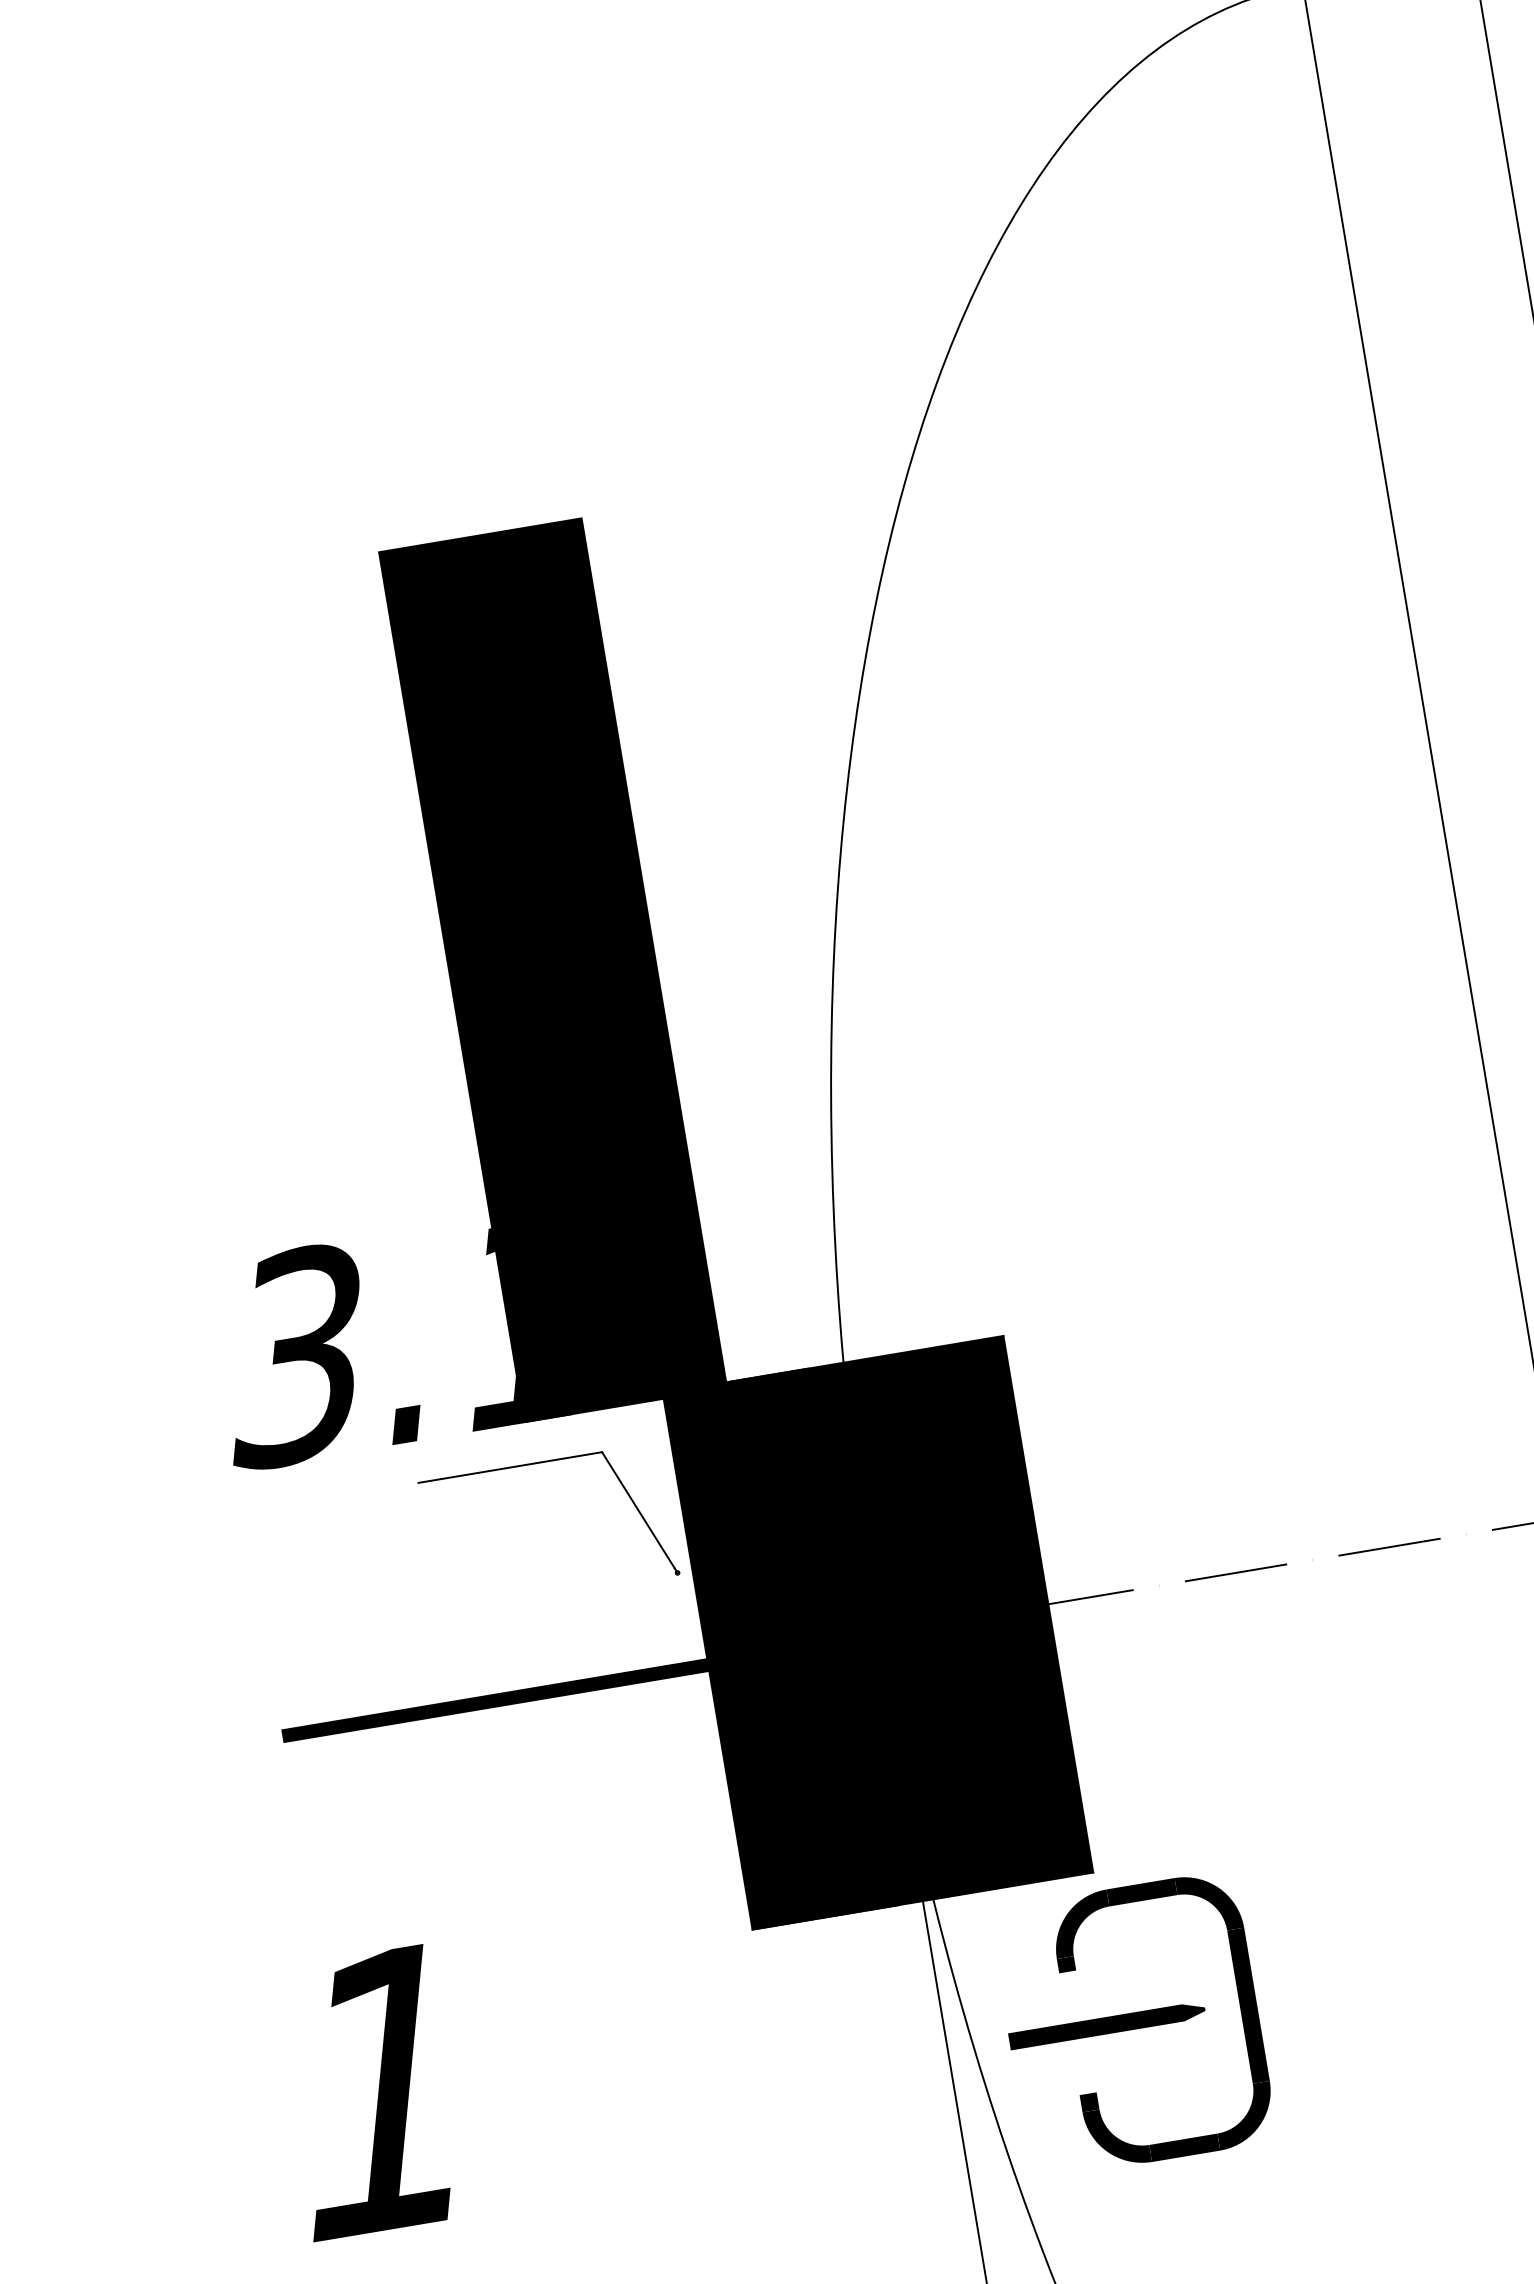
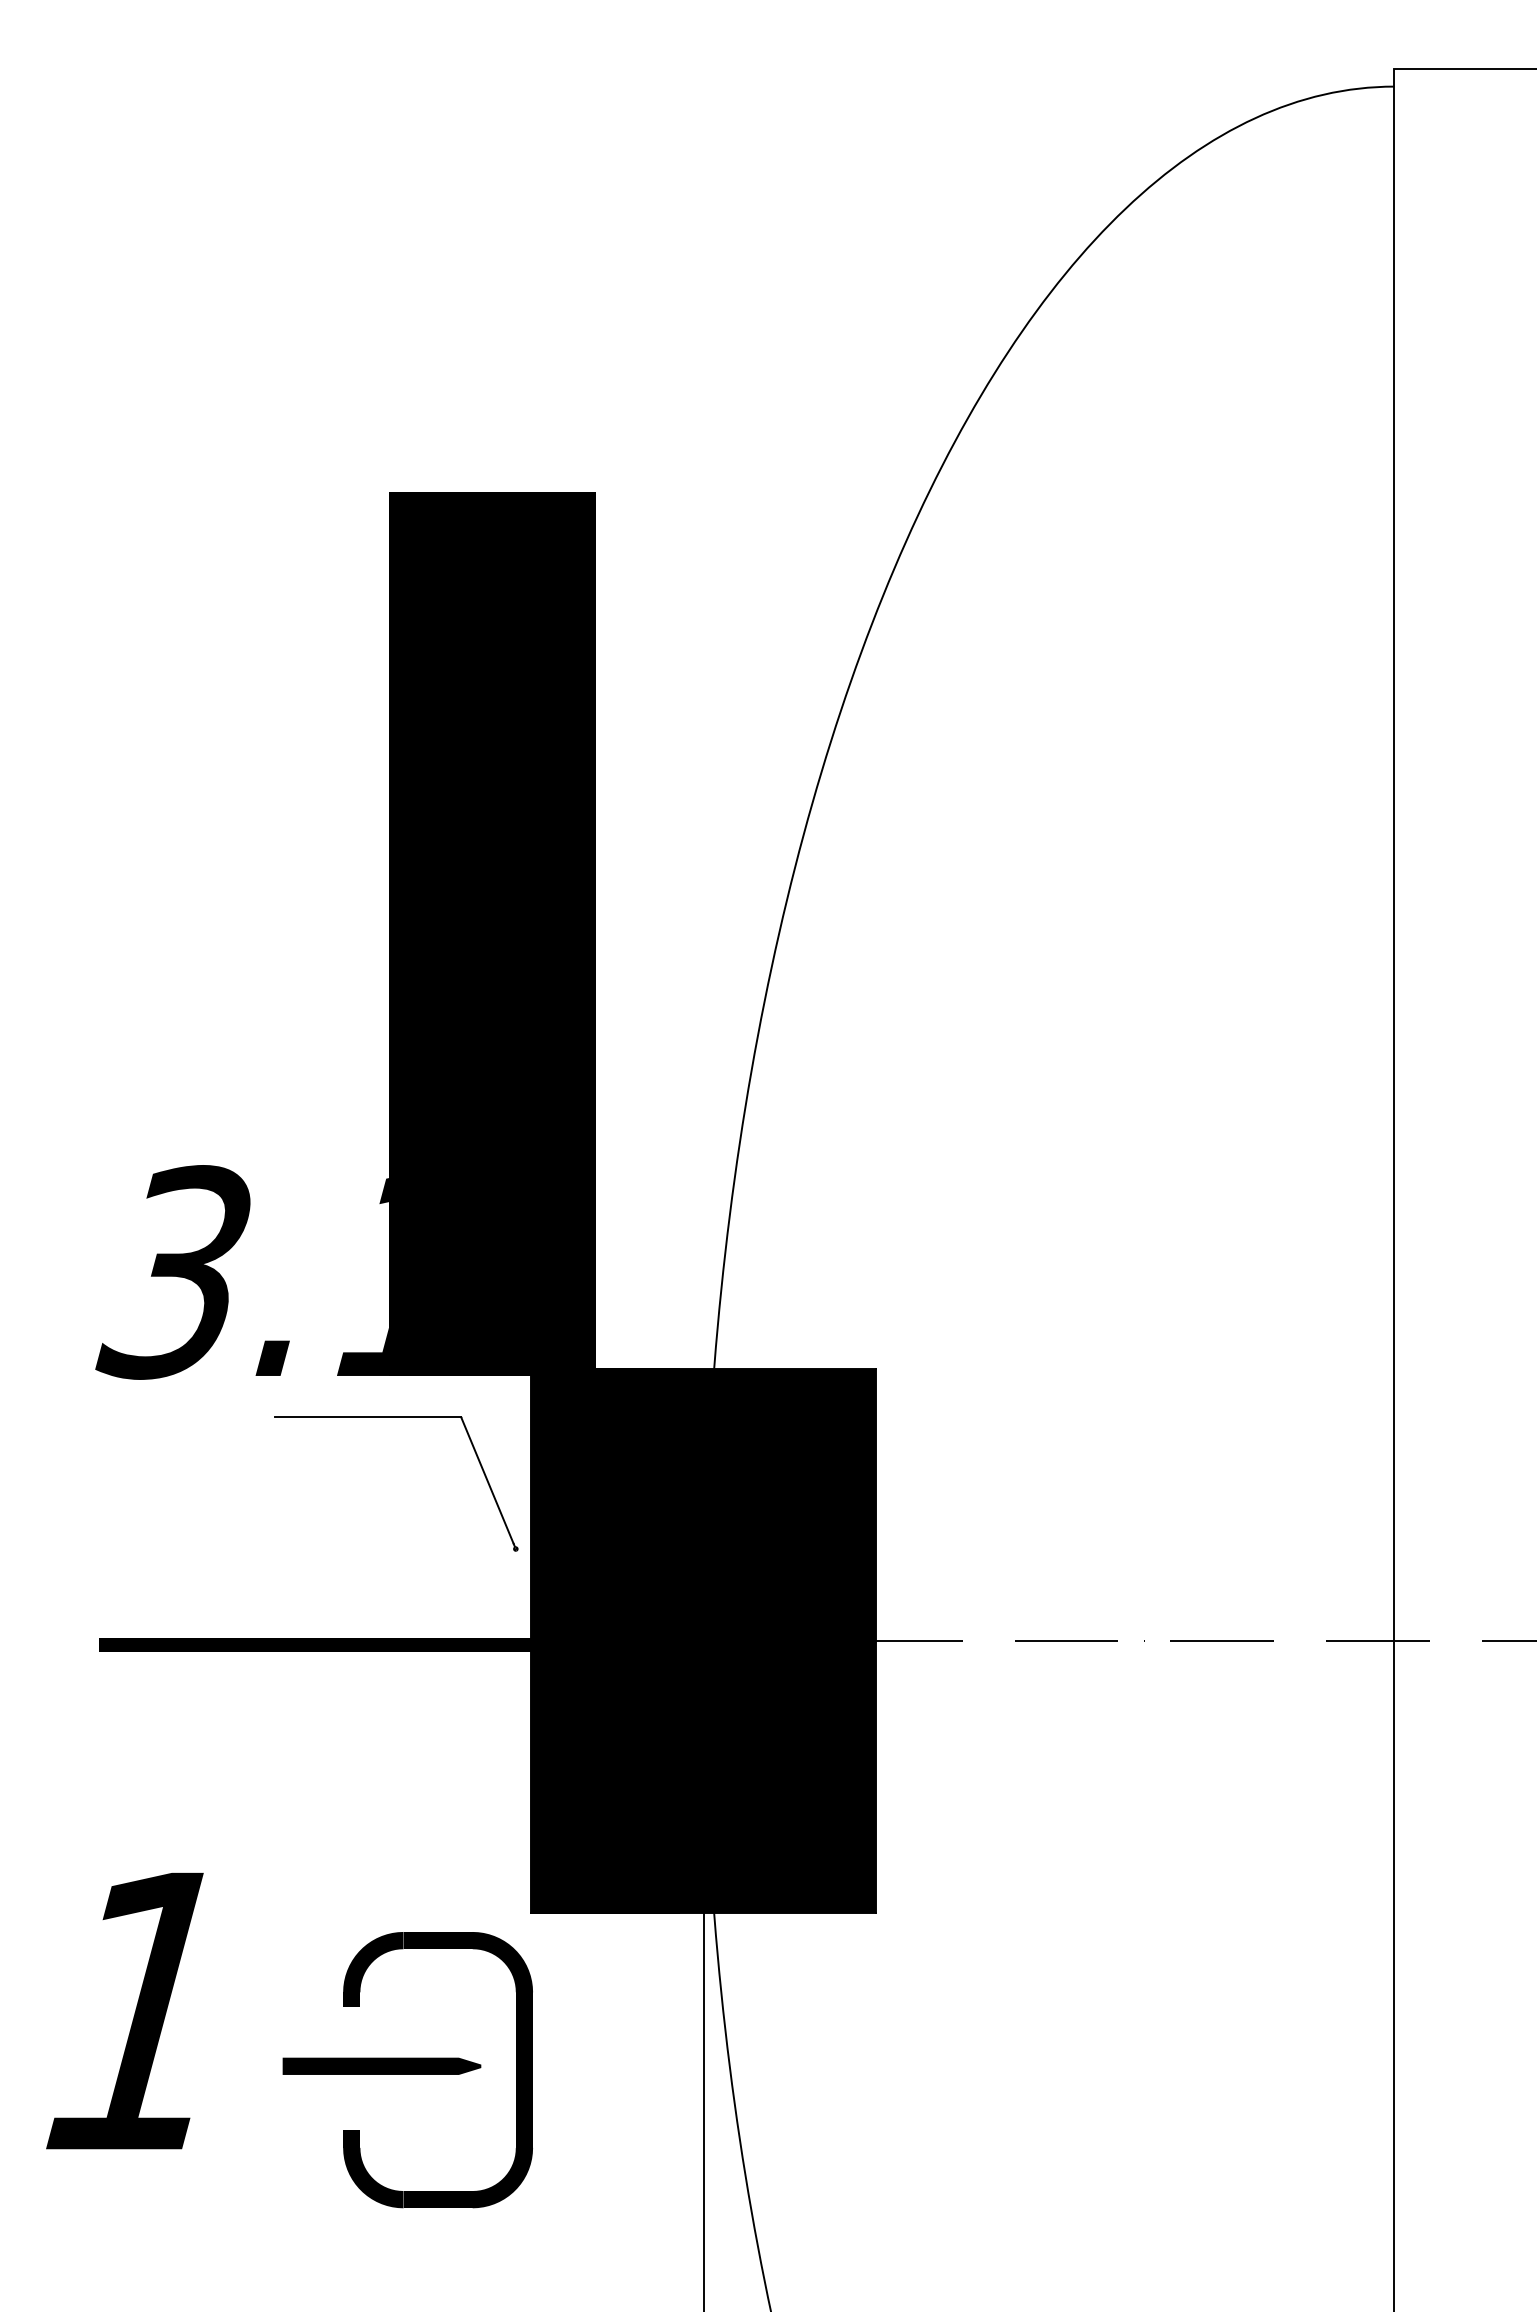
part: (1133, 2025) -> (407, 2070), moved

